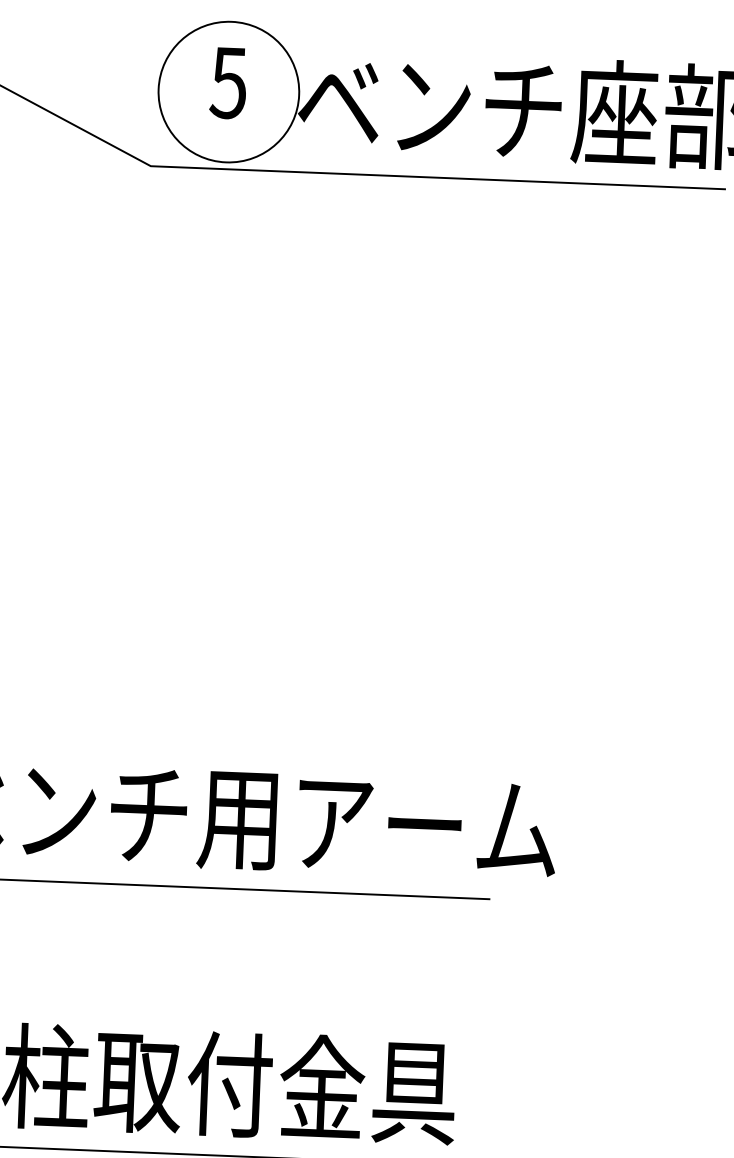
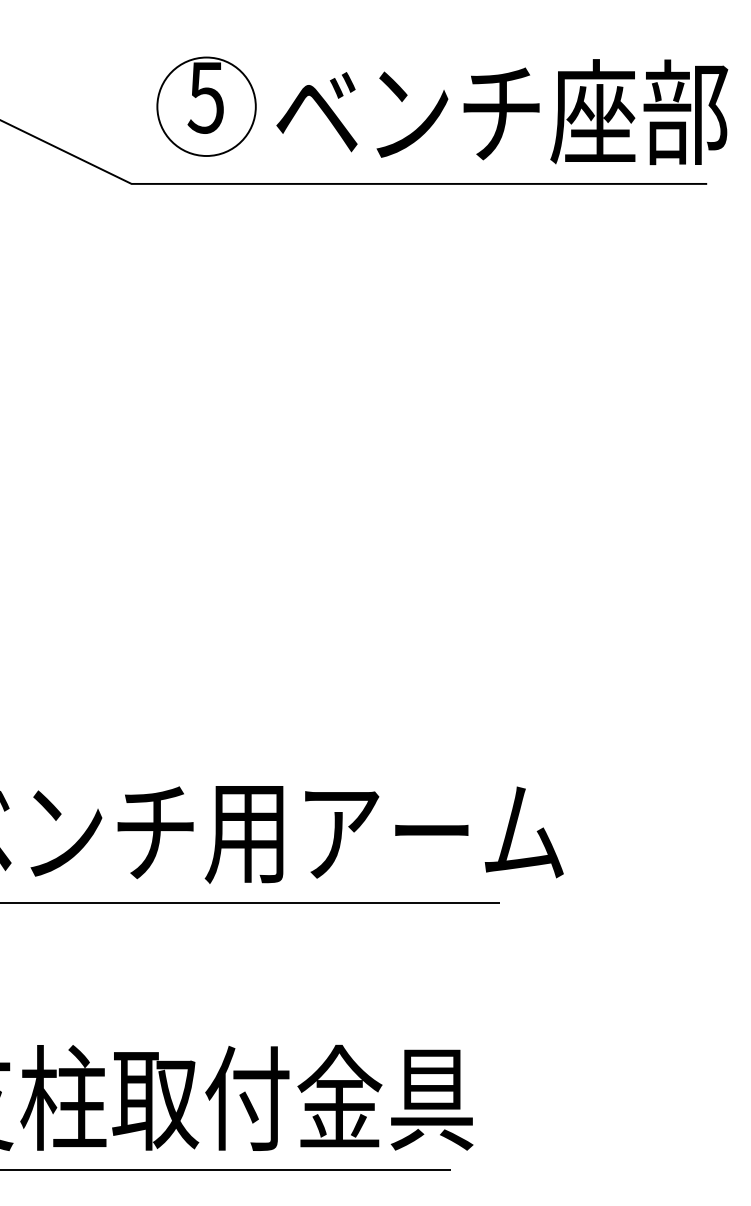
circle: (228, 91) -> (206, 106), size x0.7

